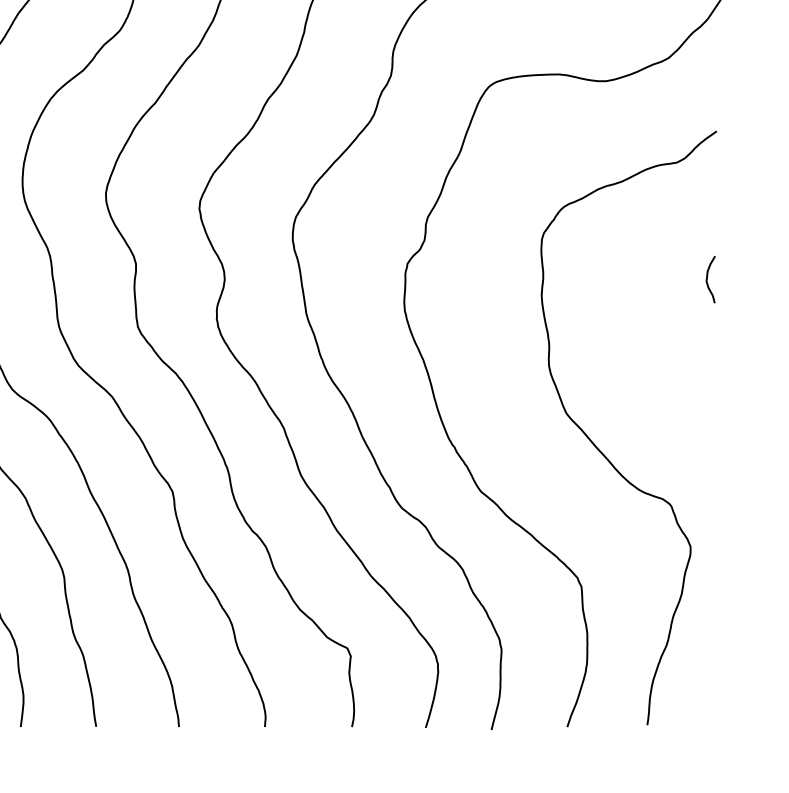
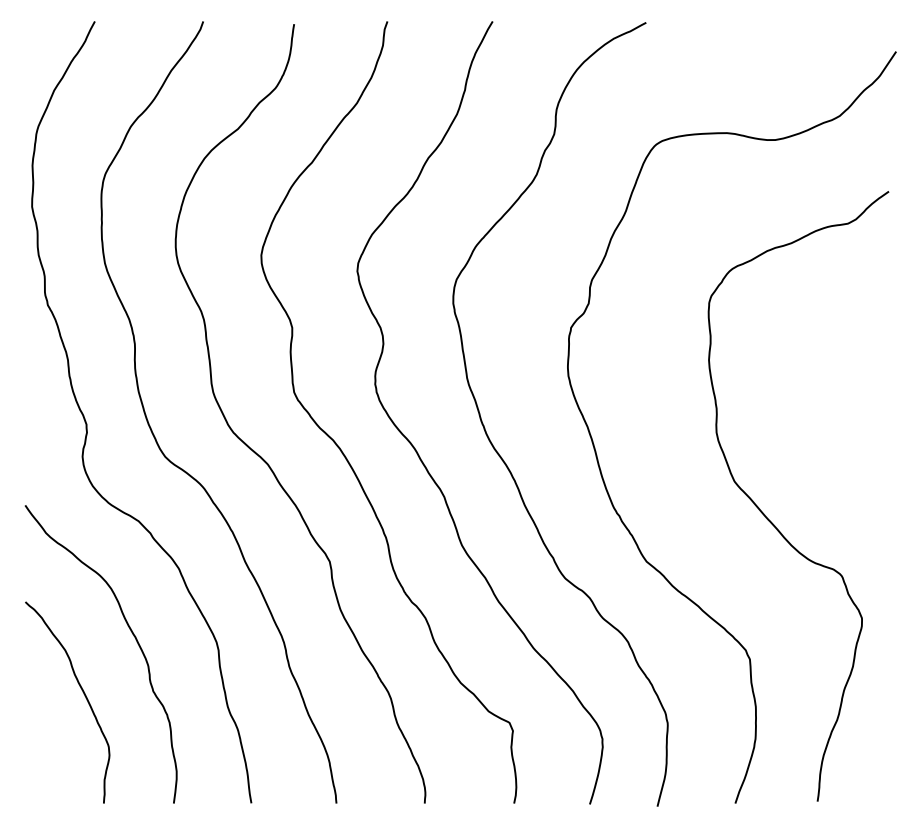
curve: (707, 279) -> (879, 343), removed

